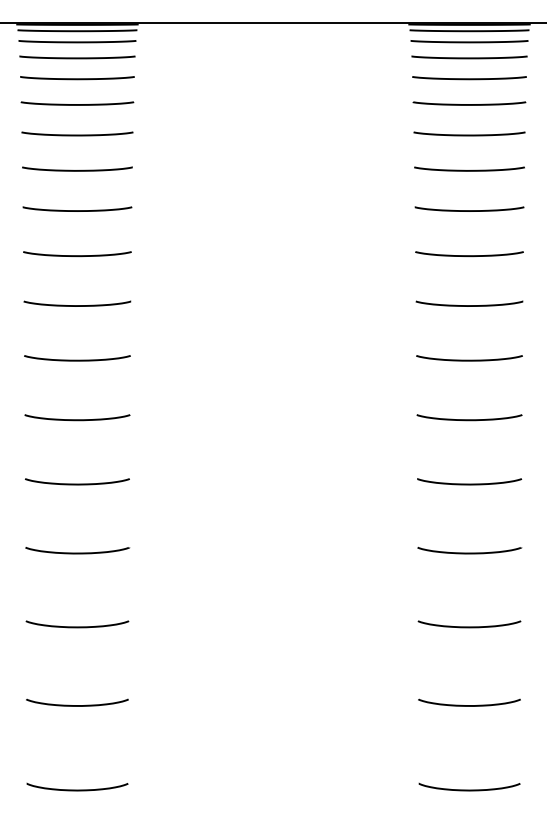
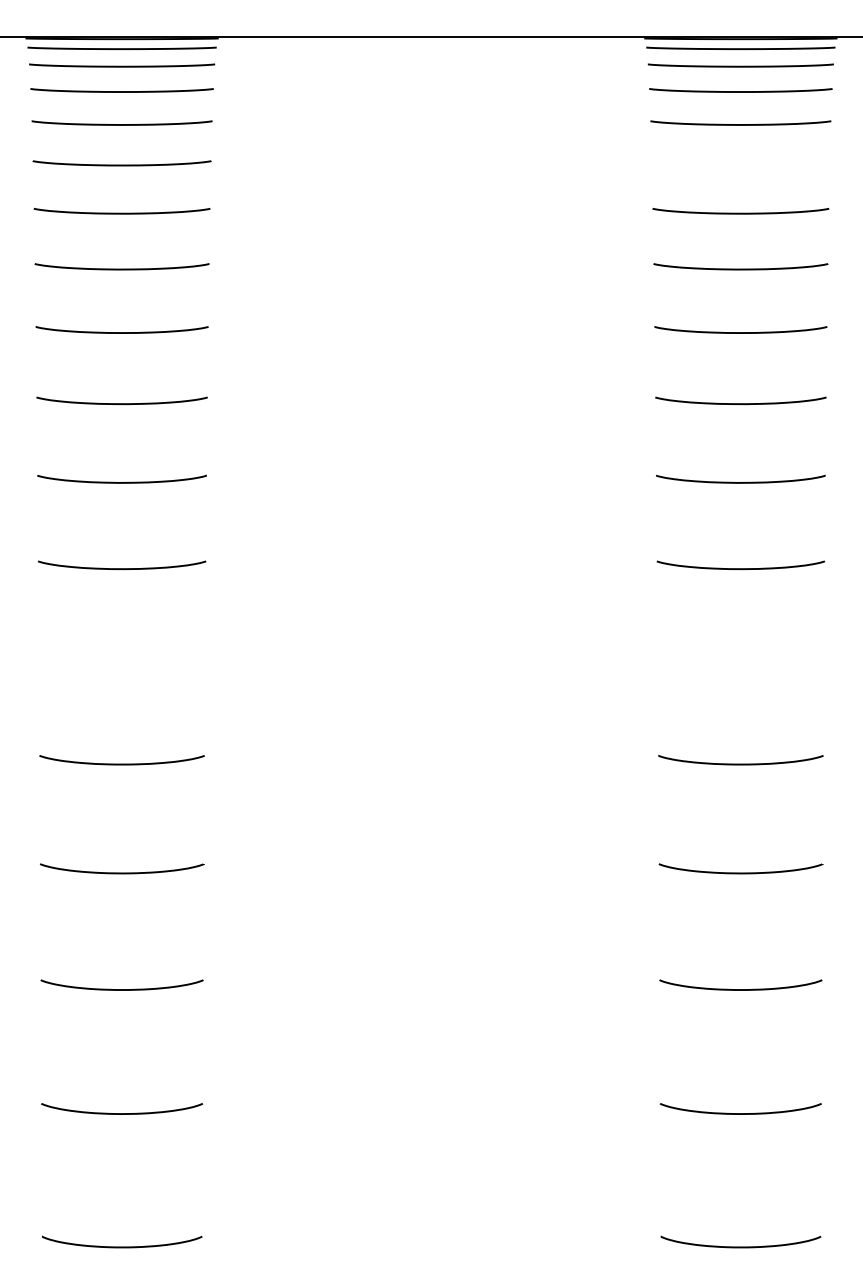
curve: (469, 104) -> (740, 164), removed
curve: (77, 419) -> (122, 661), removed
curve: (469, 419) -> (740, 661), removed

